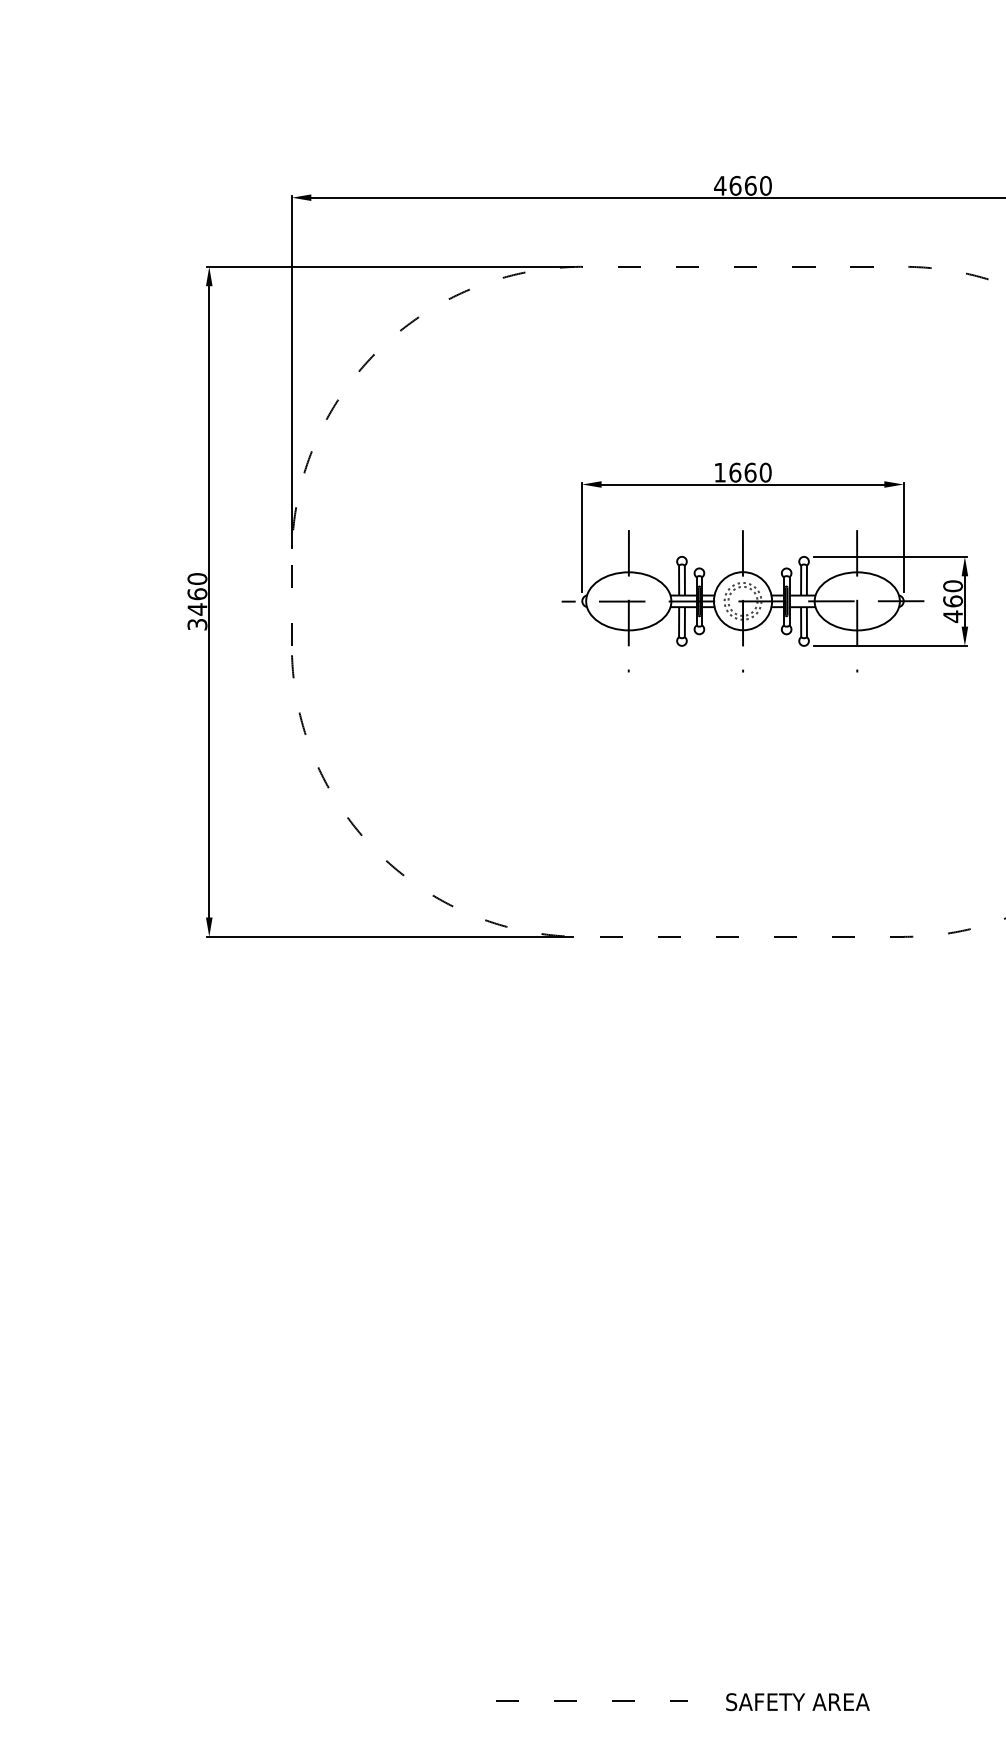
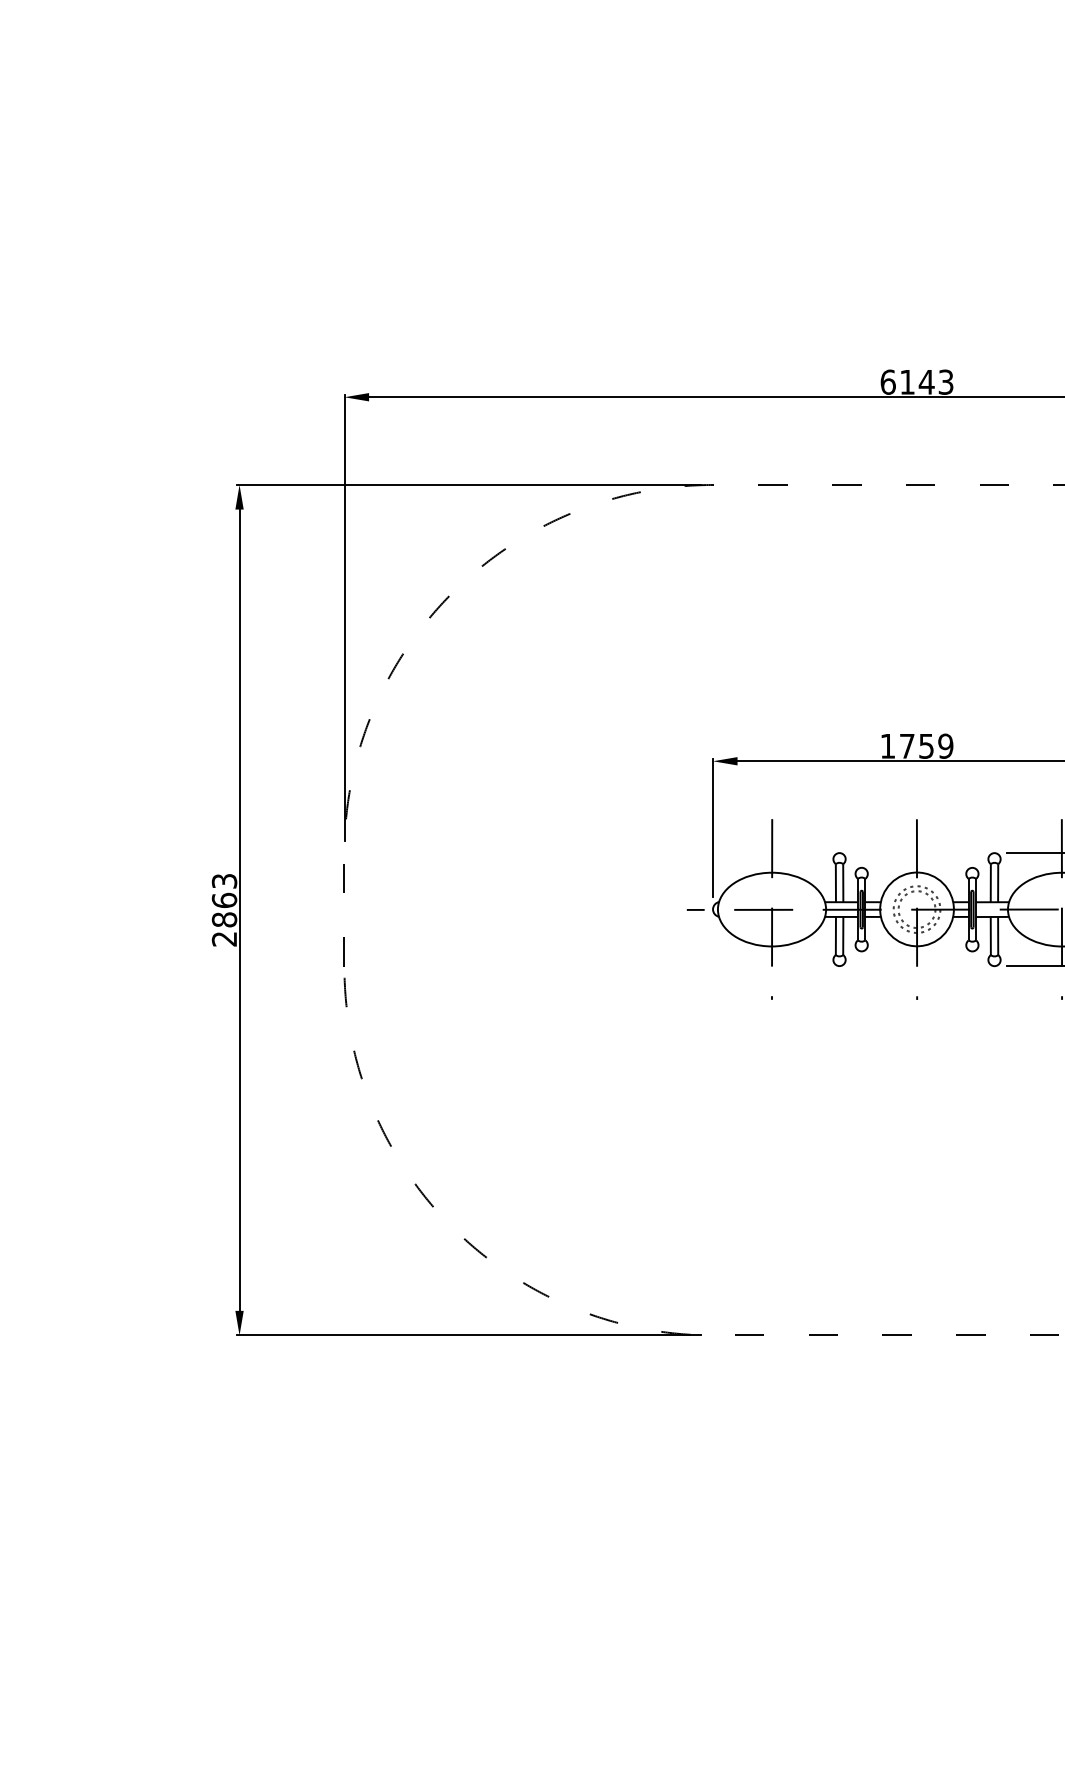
text: (742, 185) -> (916, 381), 4660 -> 6143
text: (750, 472) -> (926, 746), 1660 -> 1759
text: (197, 601) -> (224, 909), 3460 -> 2863

